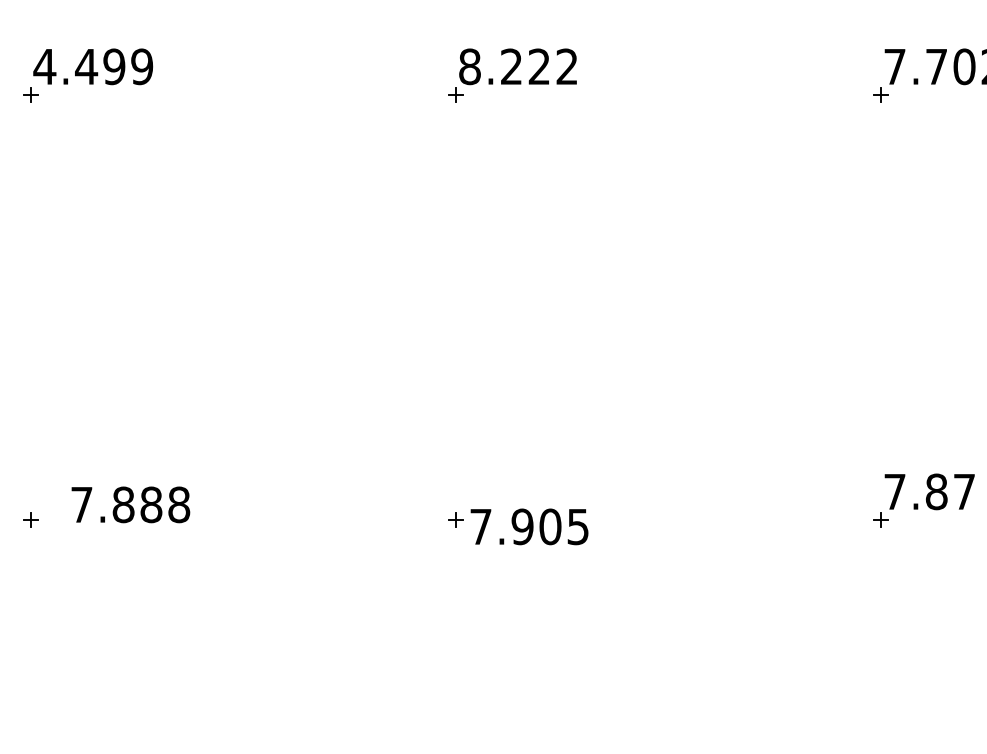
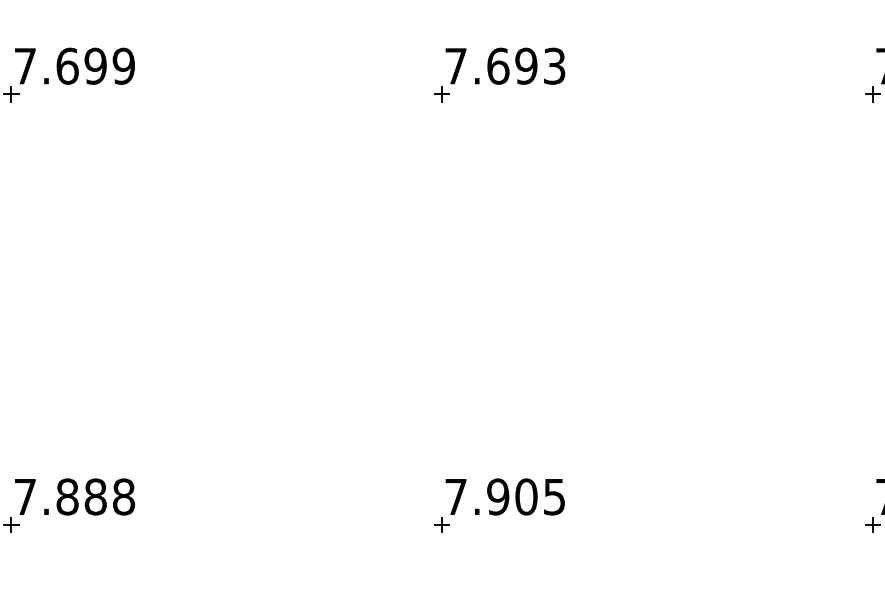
text: (65, 66) -> (46, 65), 4.499 -> 7.699
text: (518, 66) -> (505, 65), 8.222 -> 7.693
text: (130, 504) -> (74, 496), moved
text: (529, 526) -> (505, 496), moved

